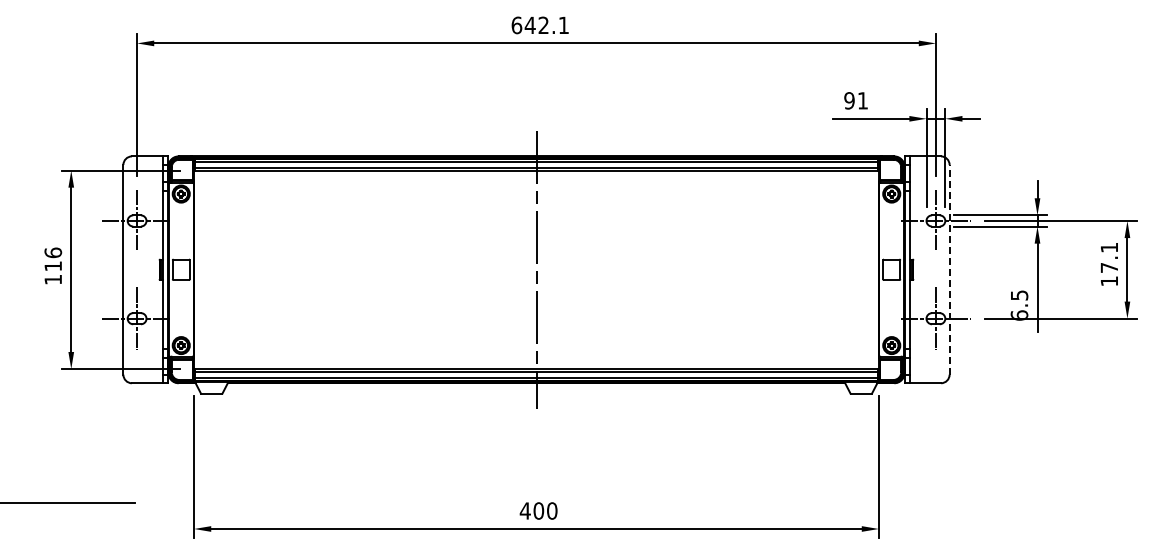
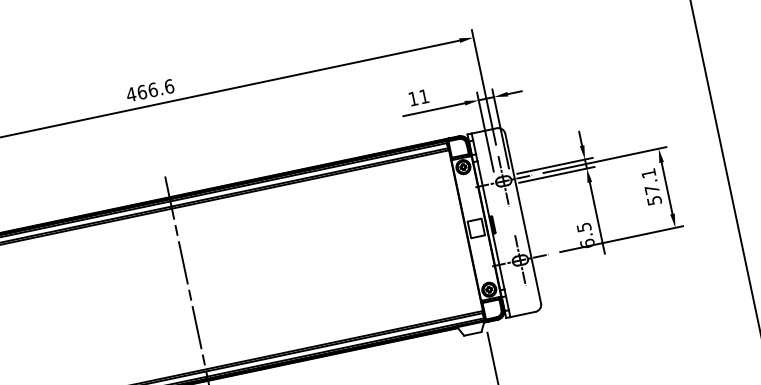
text: (540, 25) -> (150, 90), 642.1 -> 466.6
text: (849, 100) -> (413, 98), 91 -> 11
line: (949, 269) -> (523, 218), dashed -> solid
text: (1109, 281) -> (654, 200), 17.1 -> 57.1

